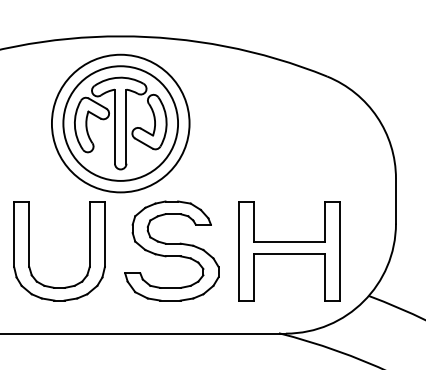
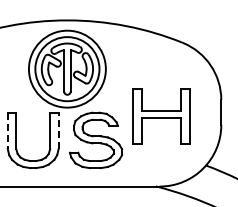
line: (104, 233) -> (58, 130), solid -> dashed
line: (13, 235) -> (7, 131), solid -> dashed
part: (289, 251) -> (161, 116), moved

